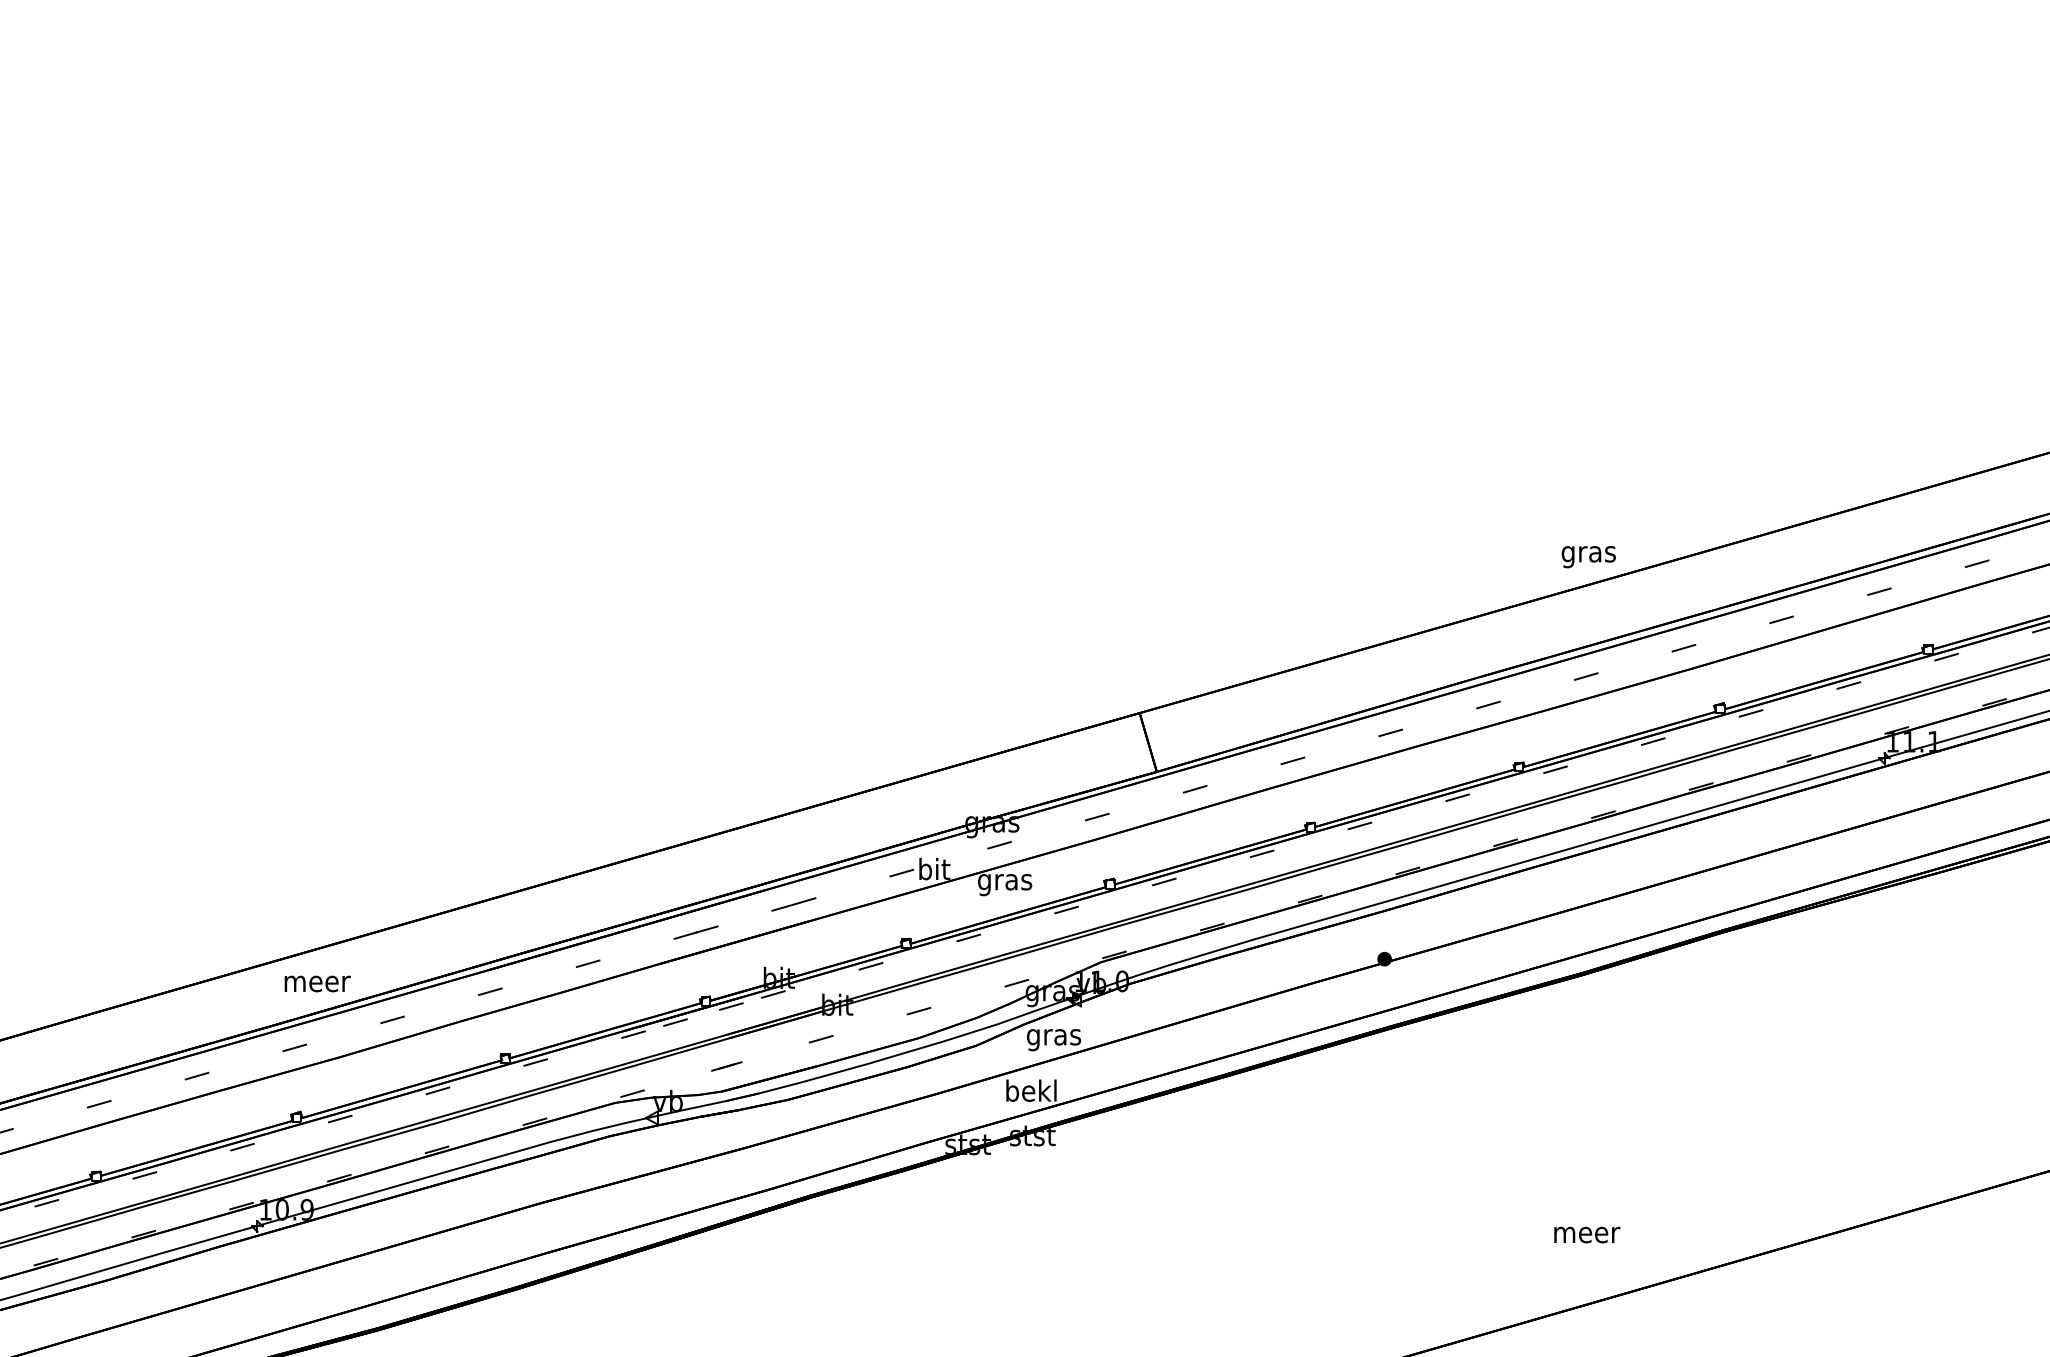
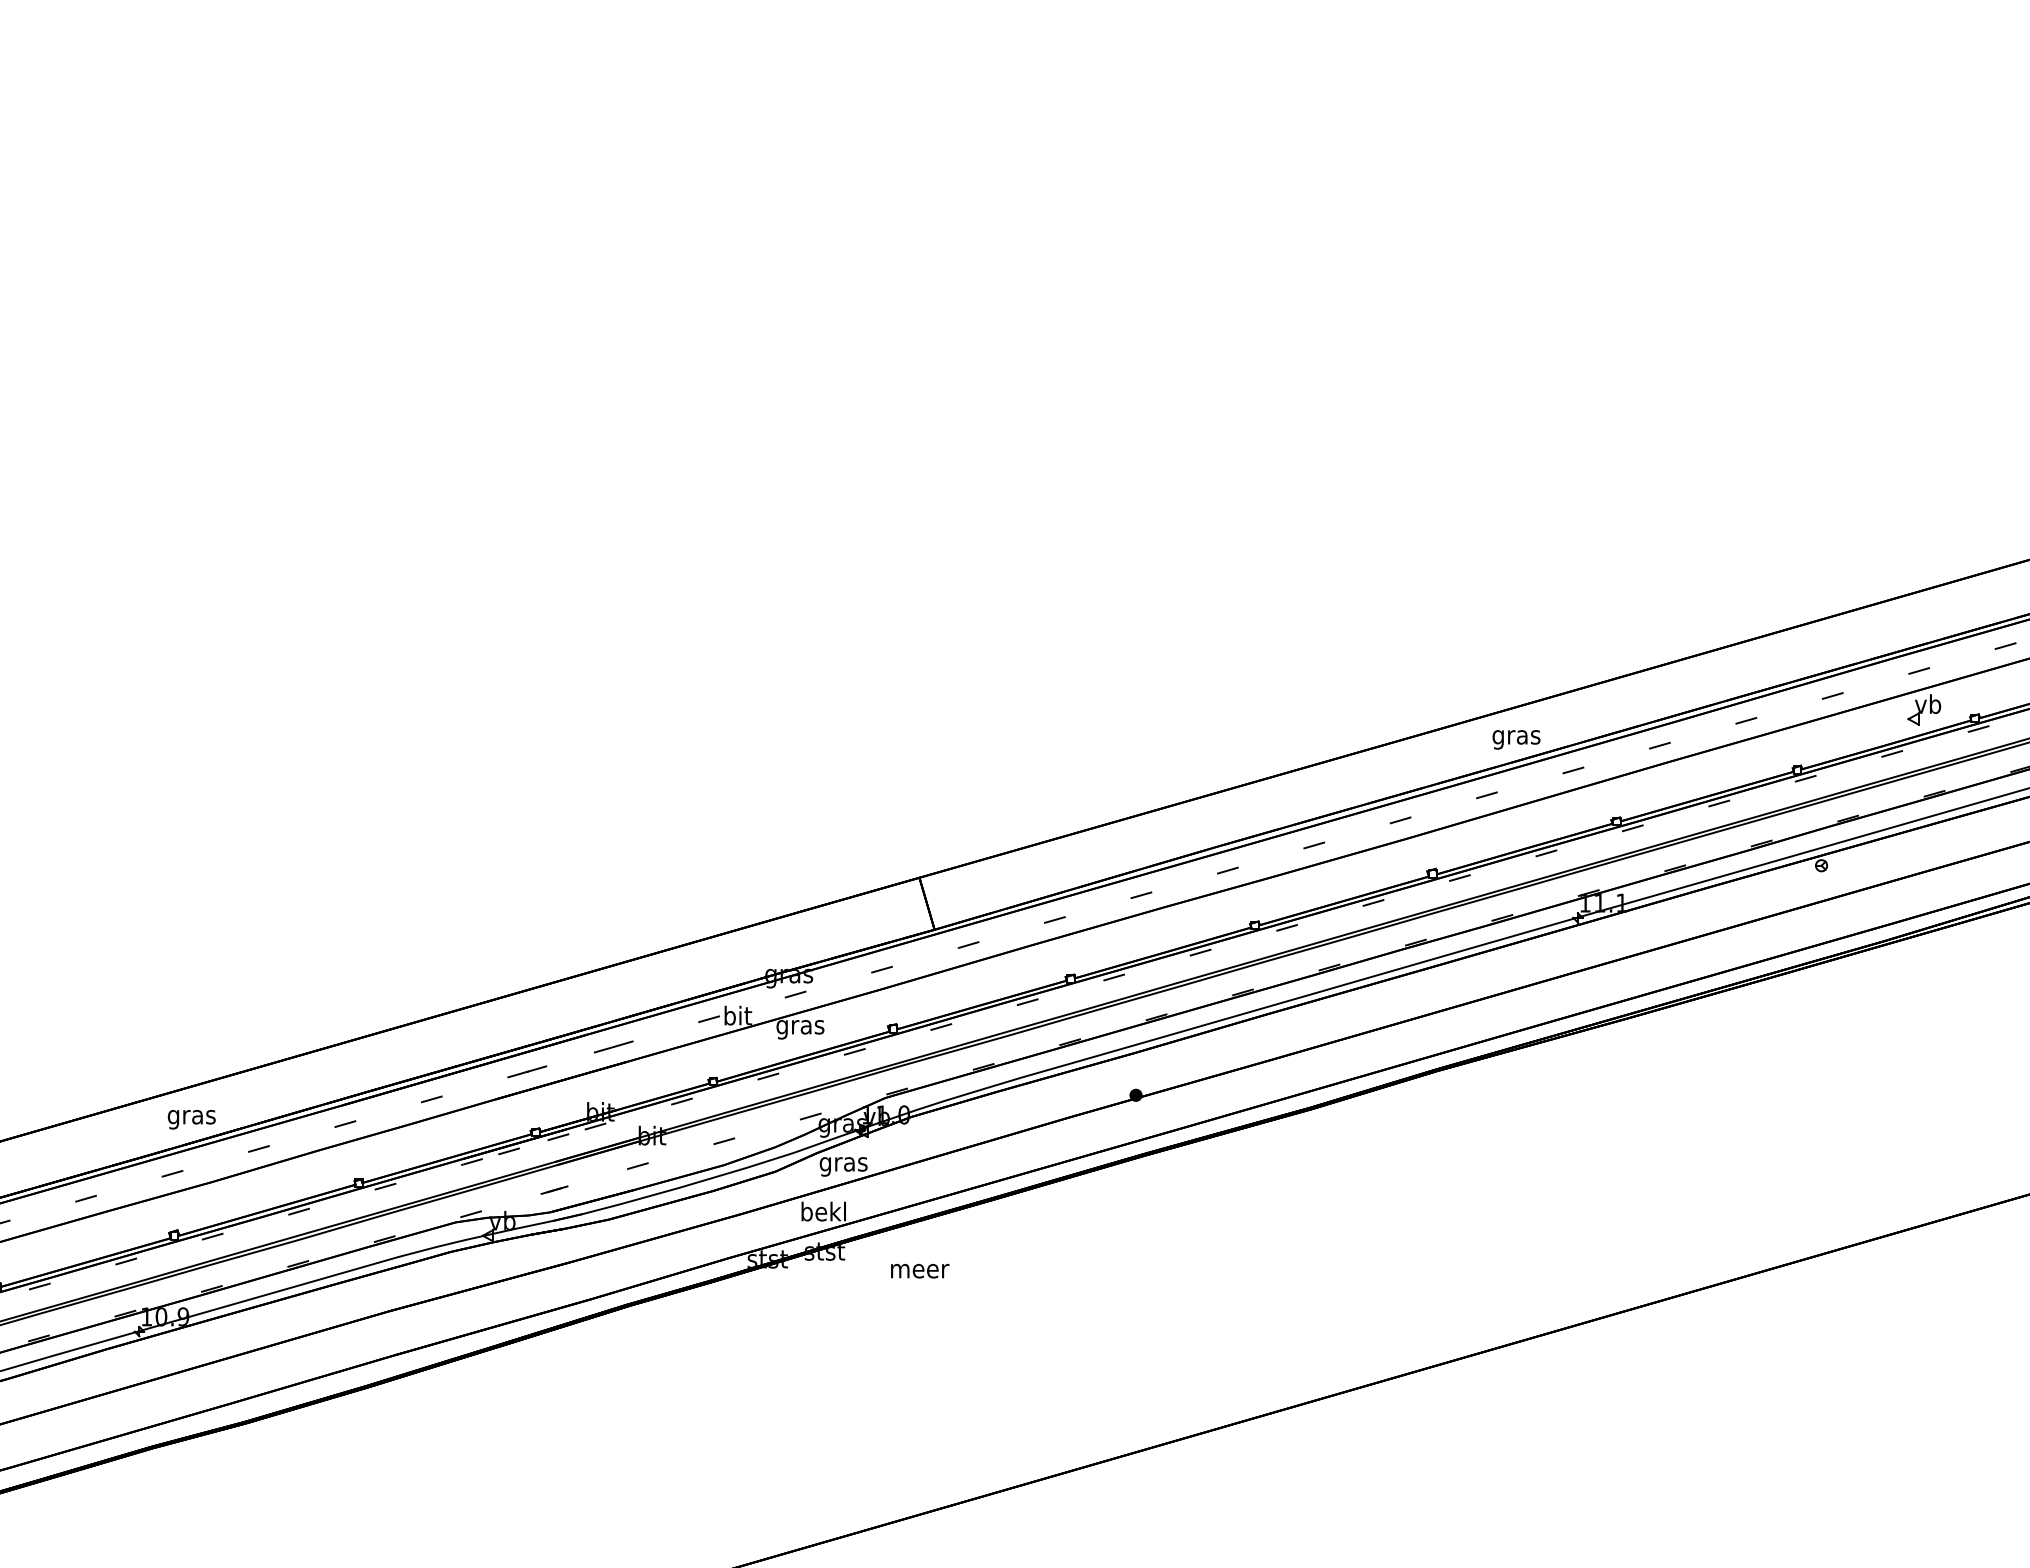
text: (1588, 556) -> (1516, 739), moved
text: (317, 986) -> (192, 1119), meer -> gras
text: (1587, 1234) -> (920, 1270), moved

